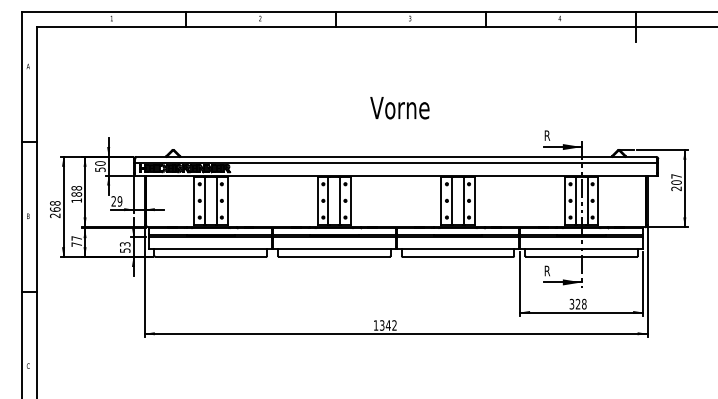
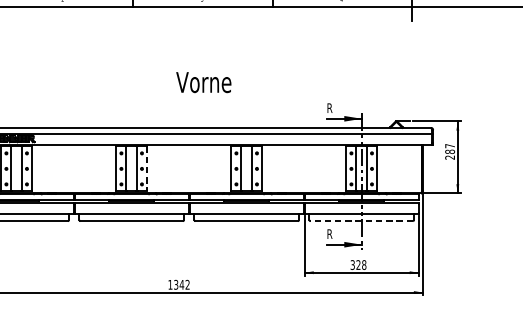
text: (399, 108) -> (203, 82), moved
text: (676, 182) -> (450, 151), 207 -> 287
line: (351, 201) -> (147, 169), solid -> dashed
line: (581, 257) -> (361, 221), solid -> dashed

